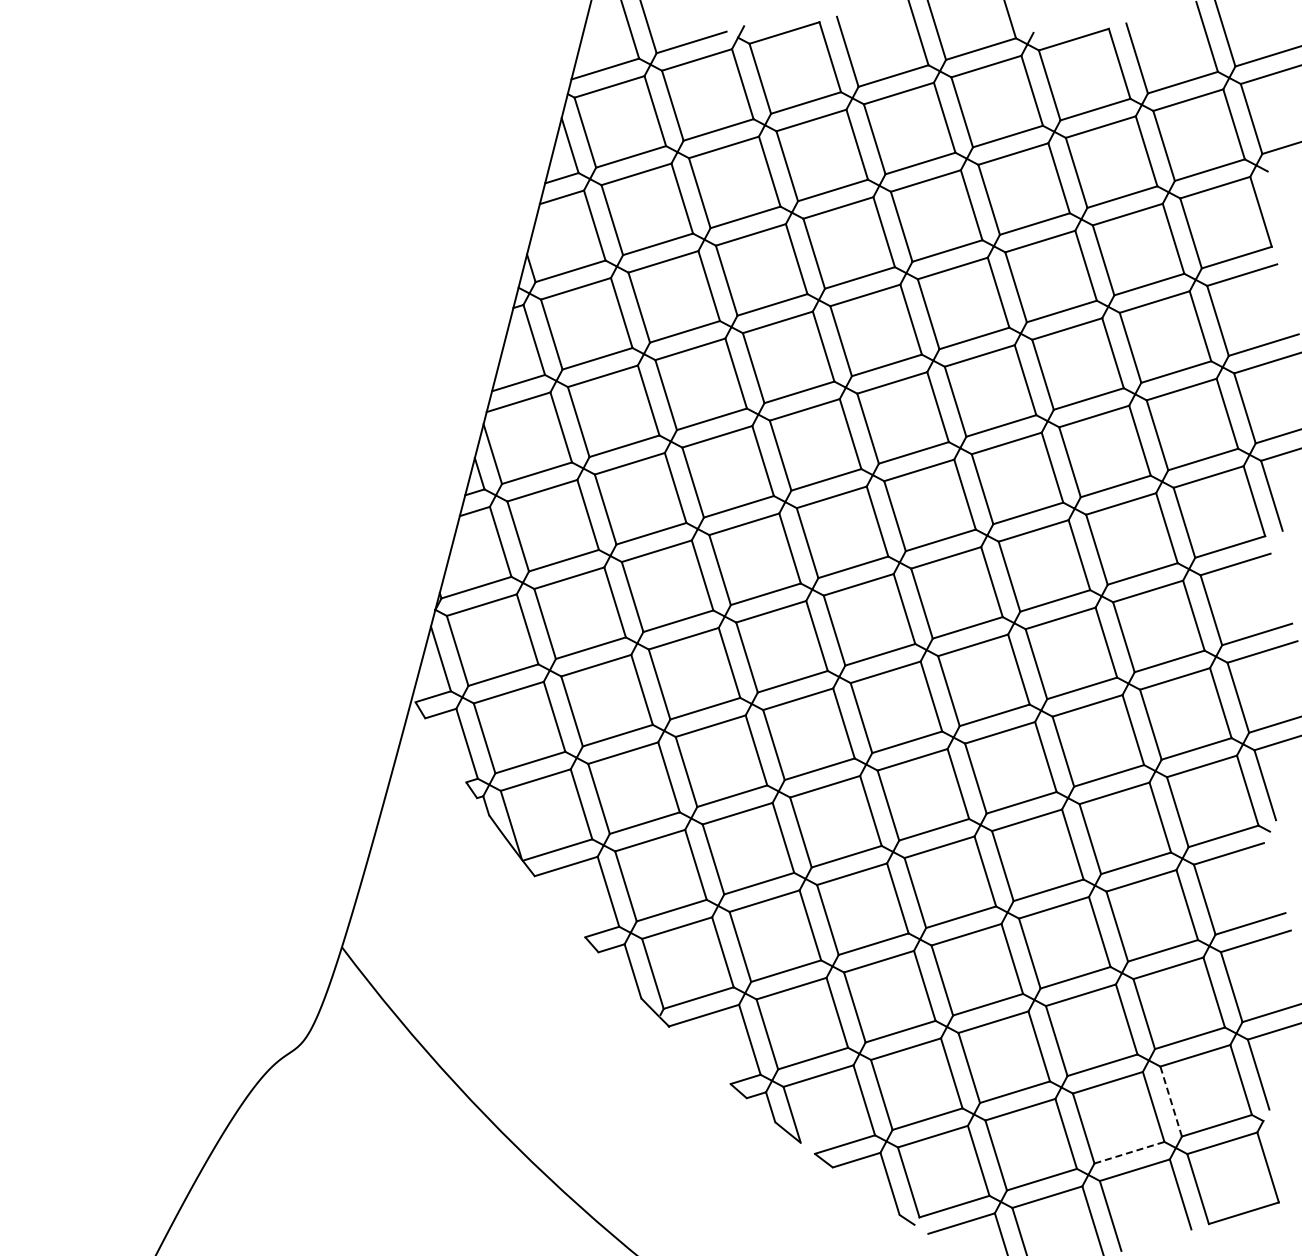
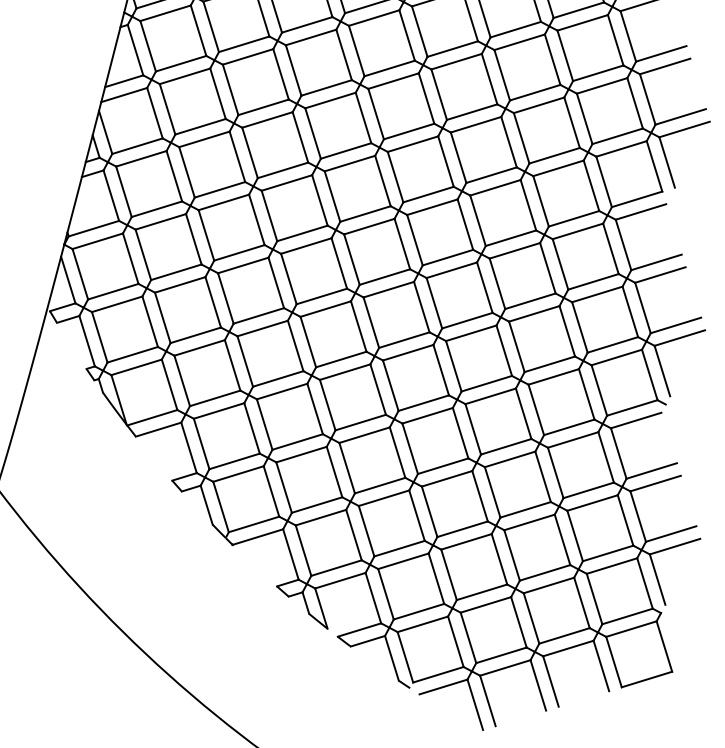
line: (1171, 1101) -> (594, 598), dashed -> solid
line: (1129, 1152) -> (564, 635), dashed -> solid

